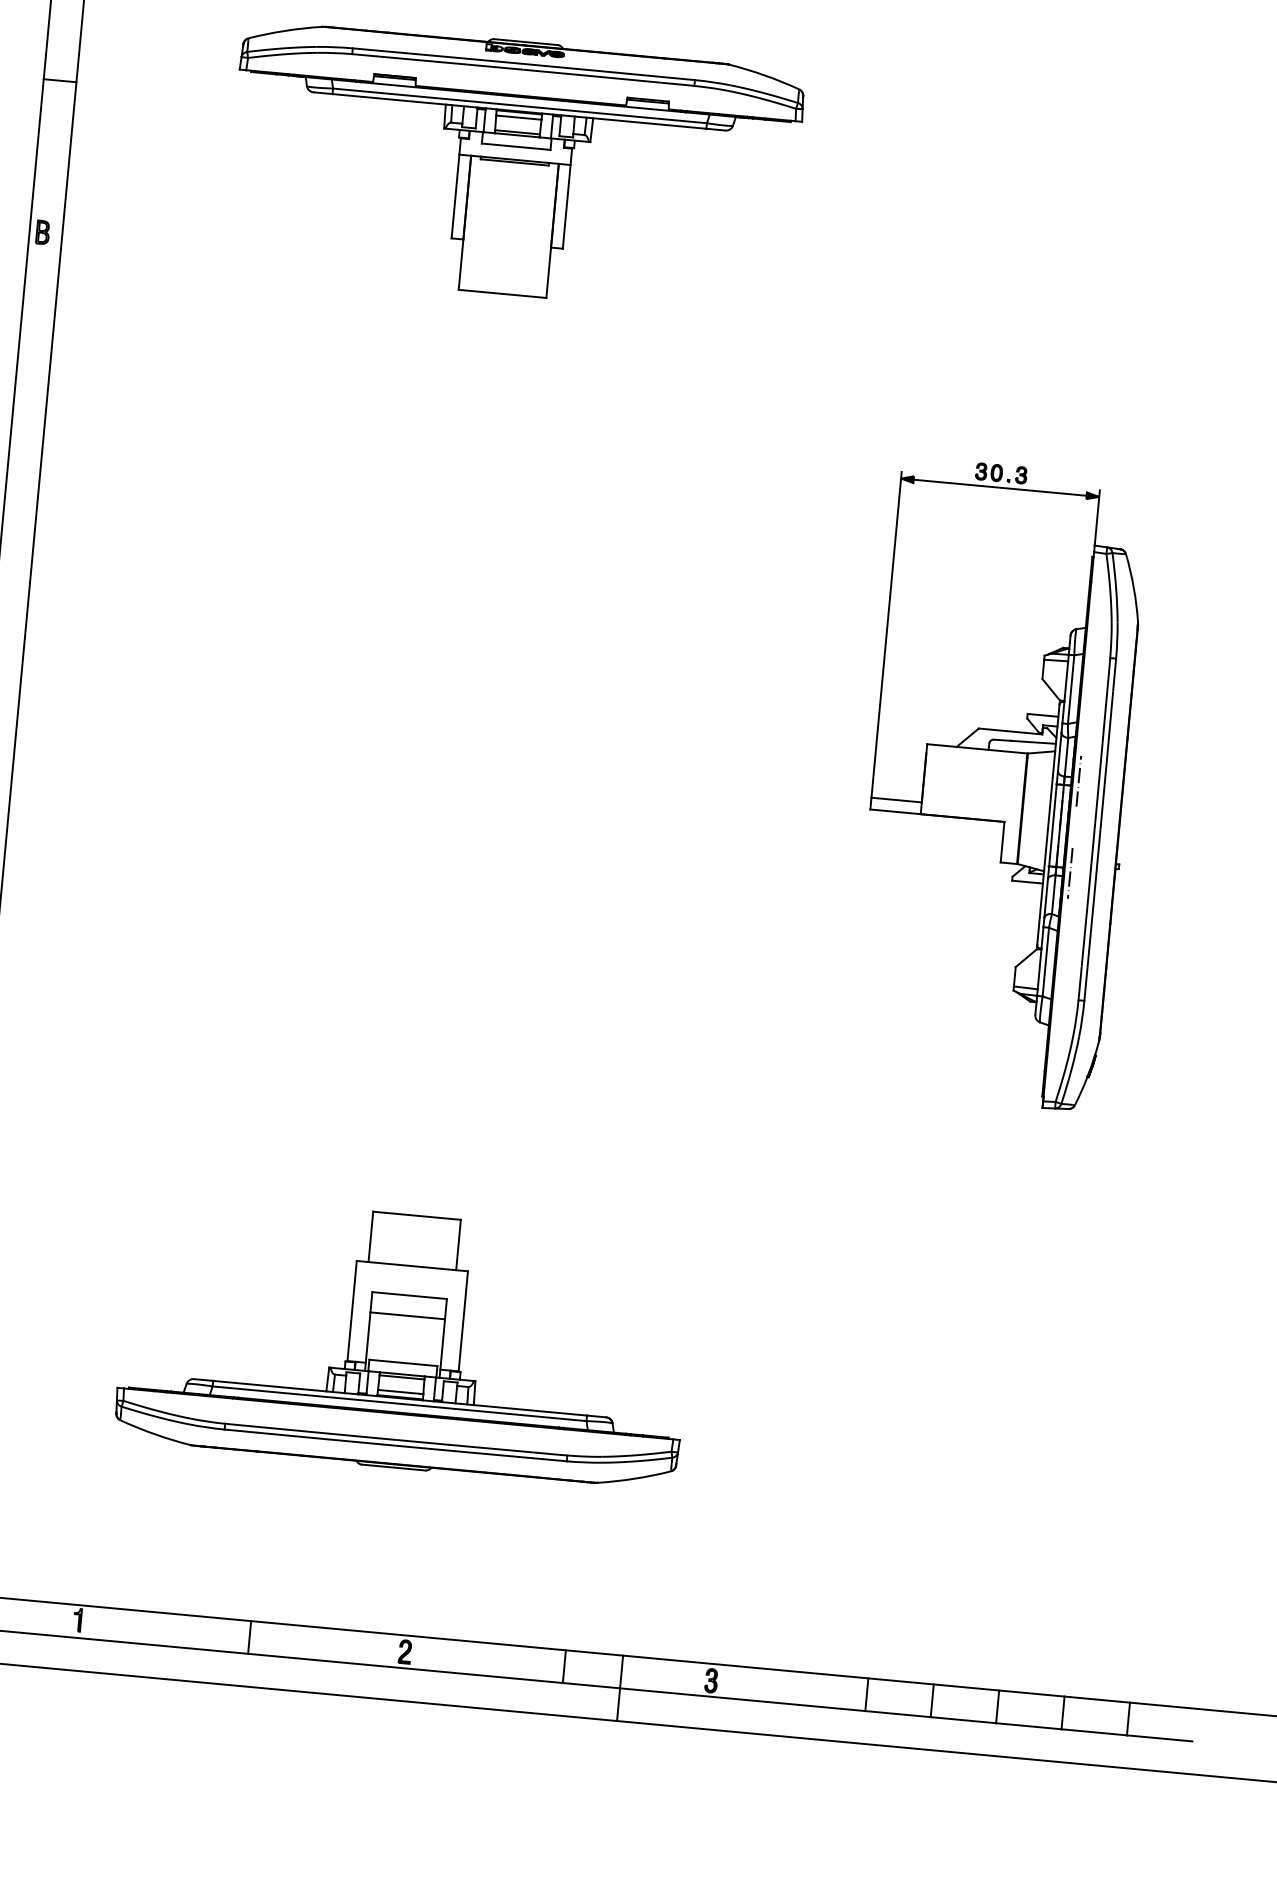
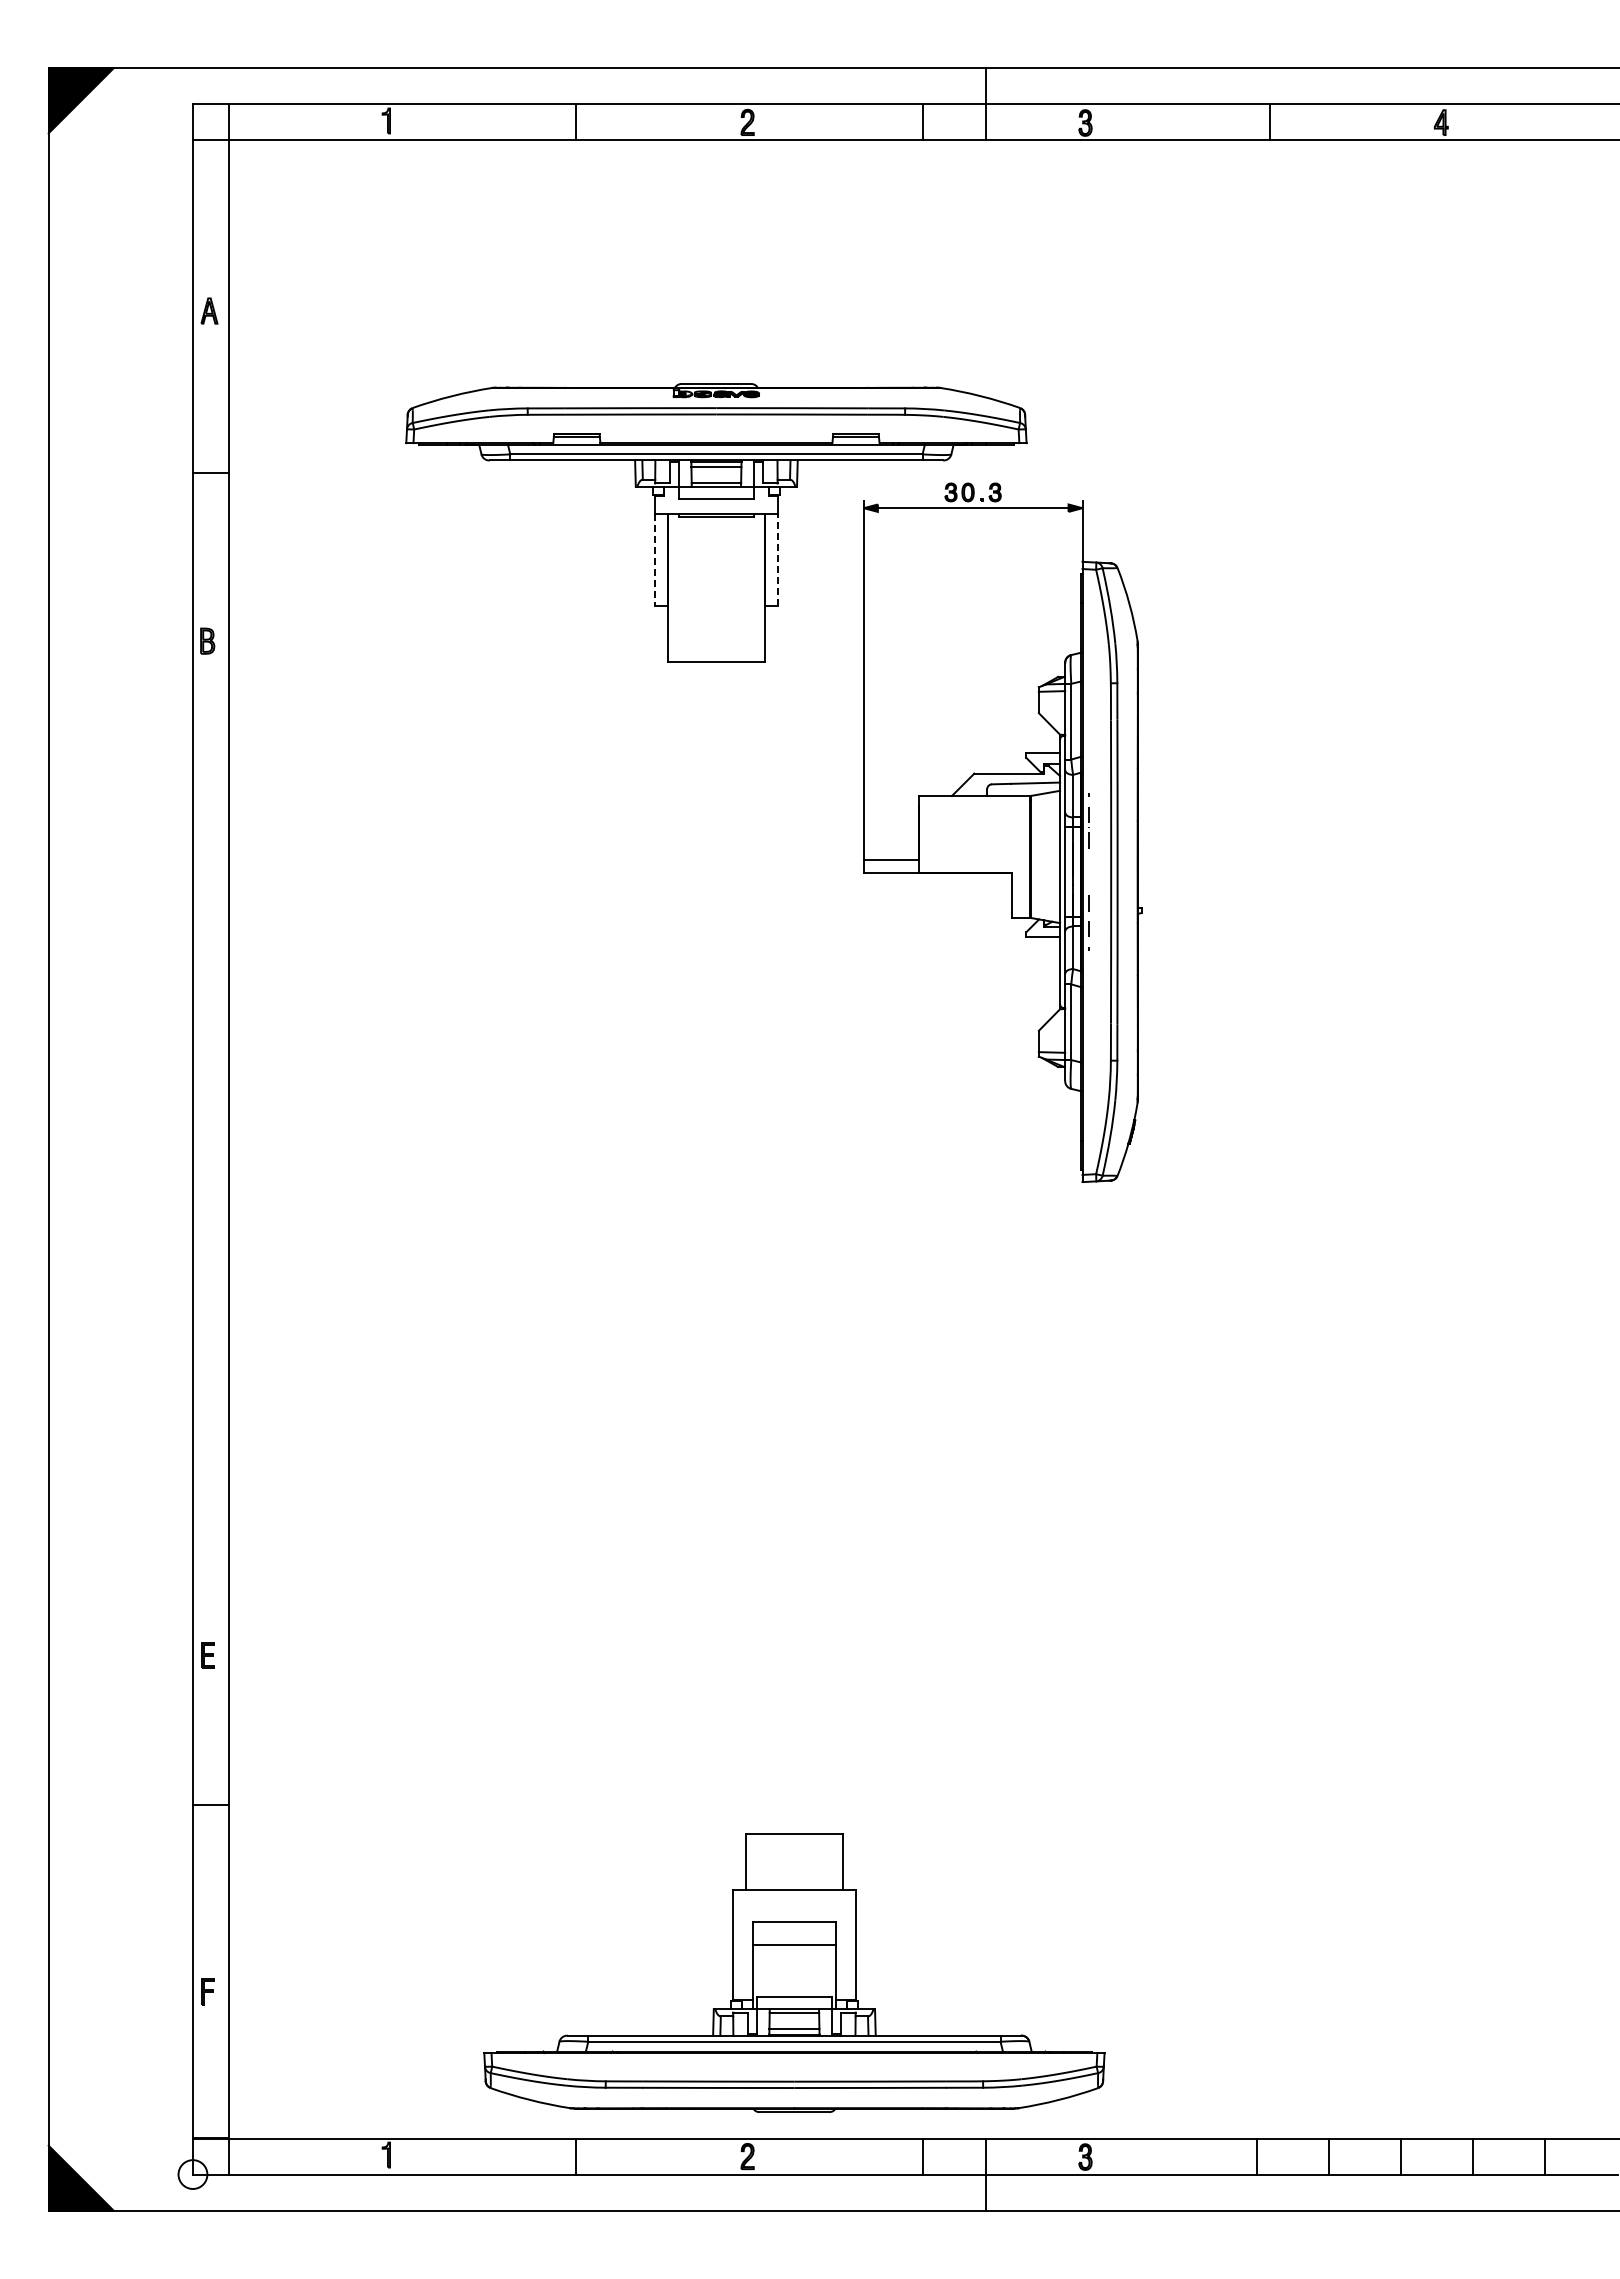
line: (455, 197) -> (655, 560), solid -> dashed
line: (566, 206) -> (777, 559), solid -> dashed
part: (999, 784) -> (1002, 832), moved
part: (405, 1340) -> (794, 1972), moved

